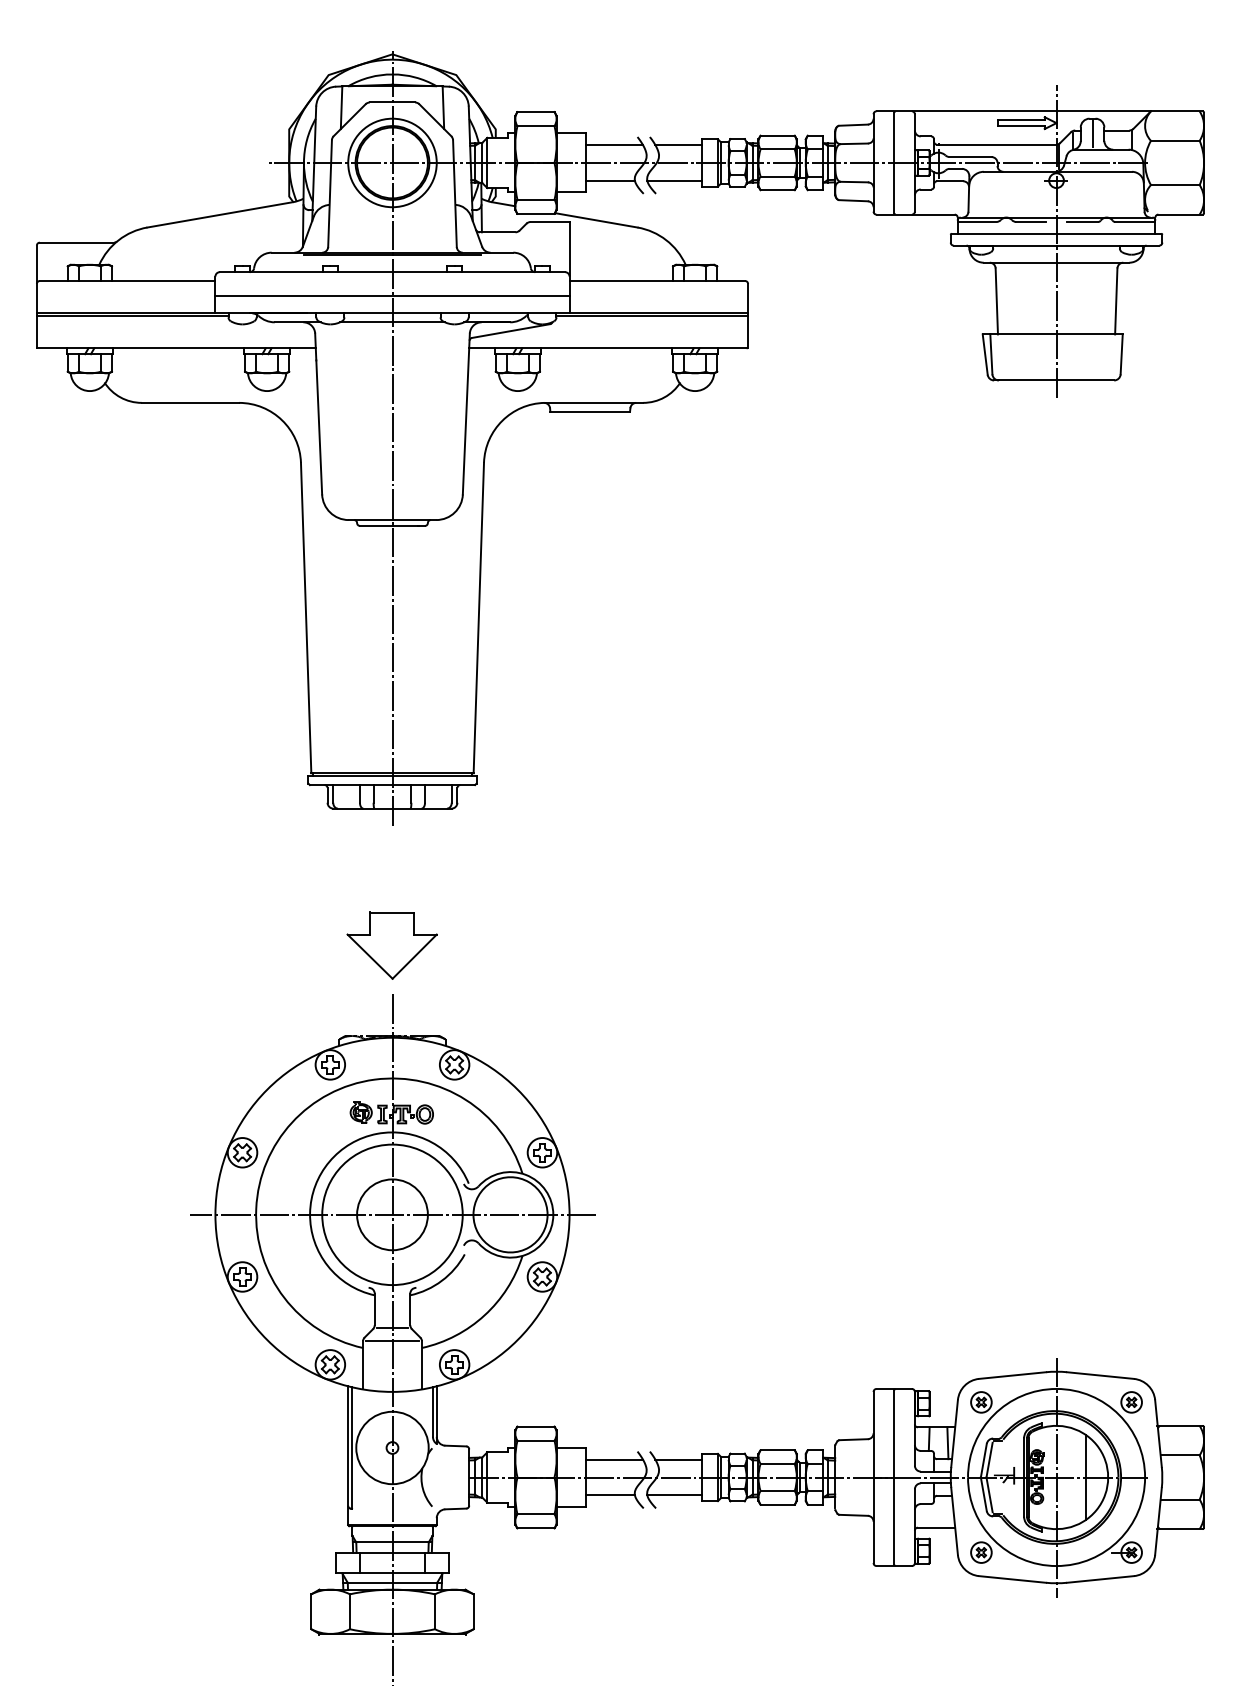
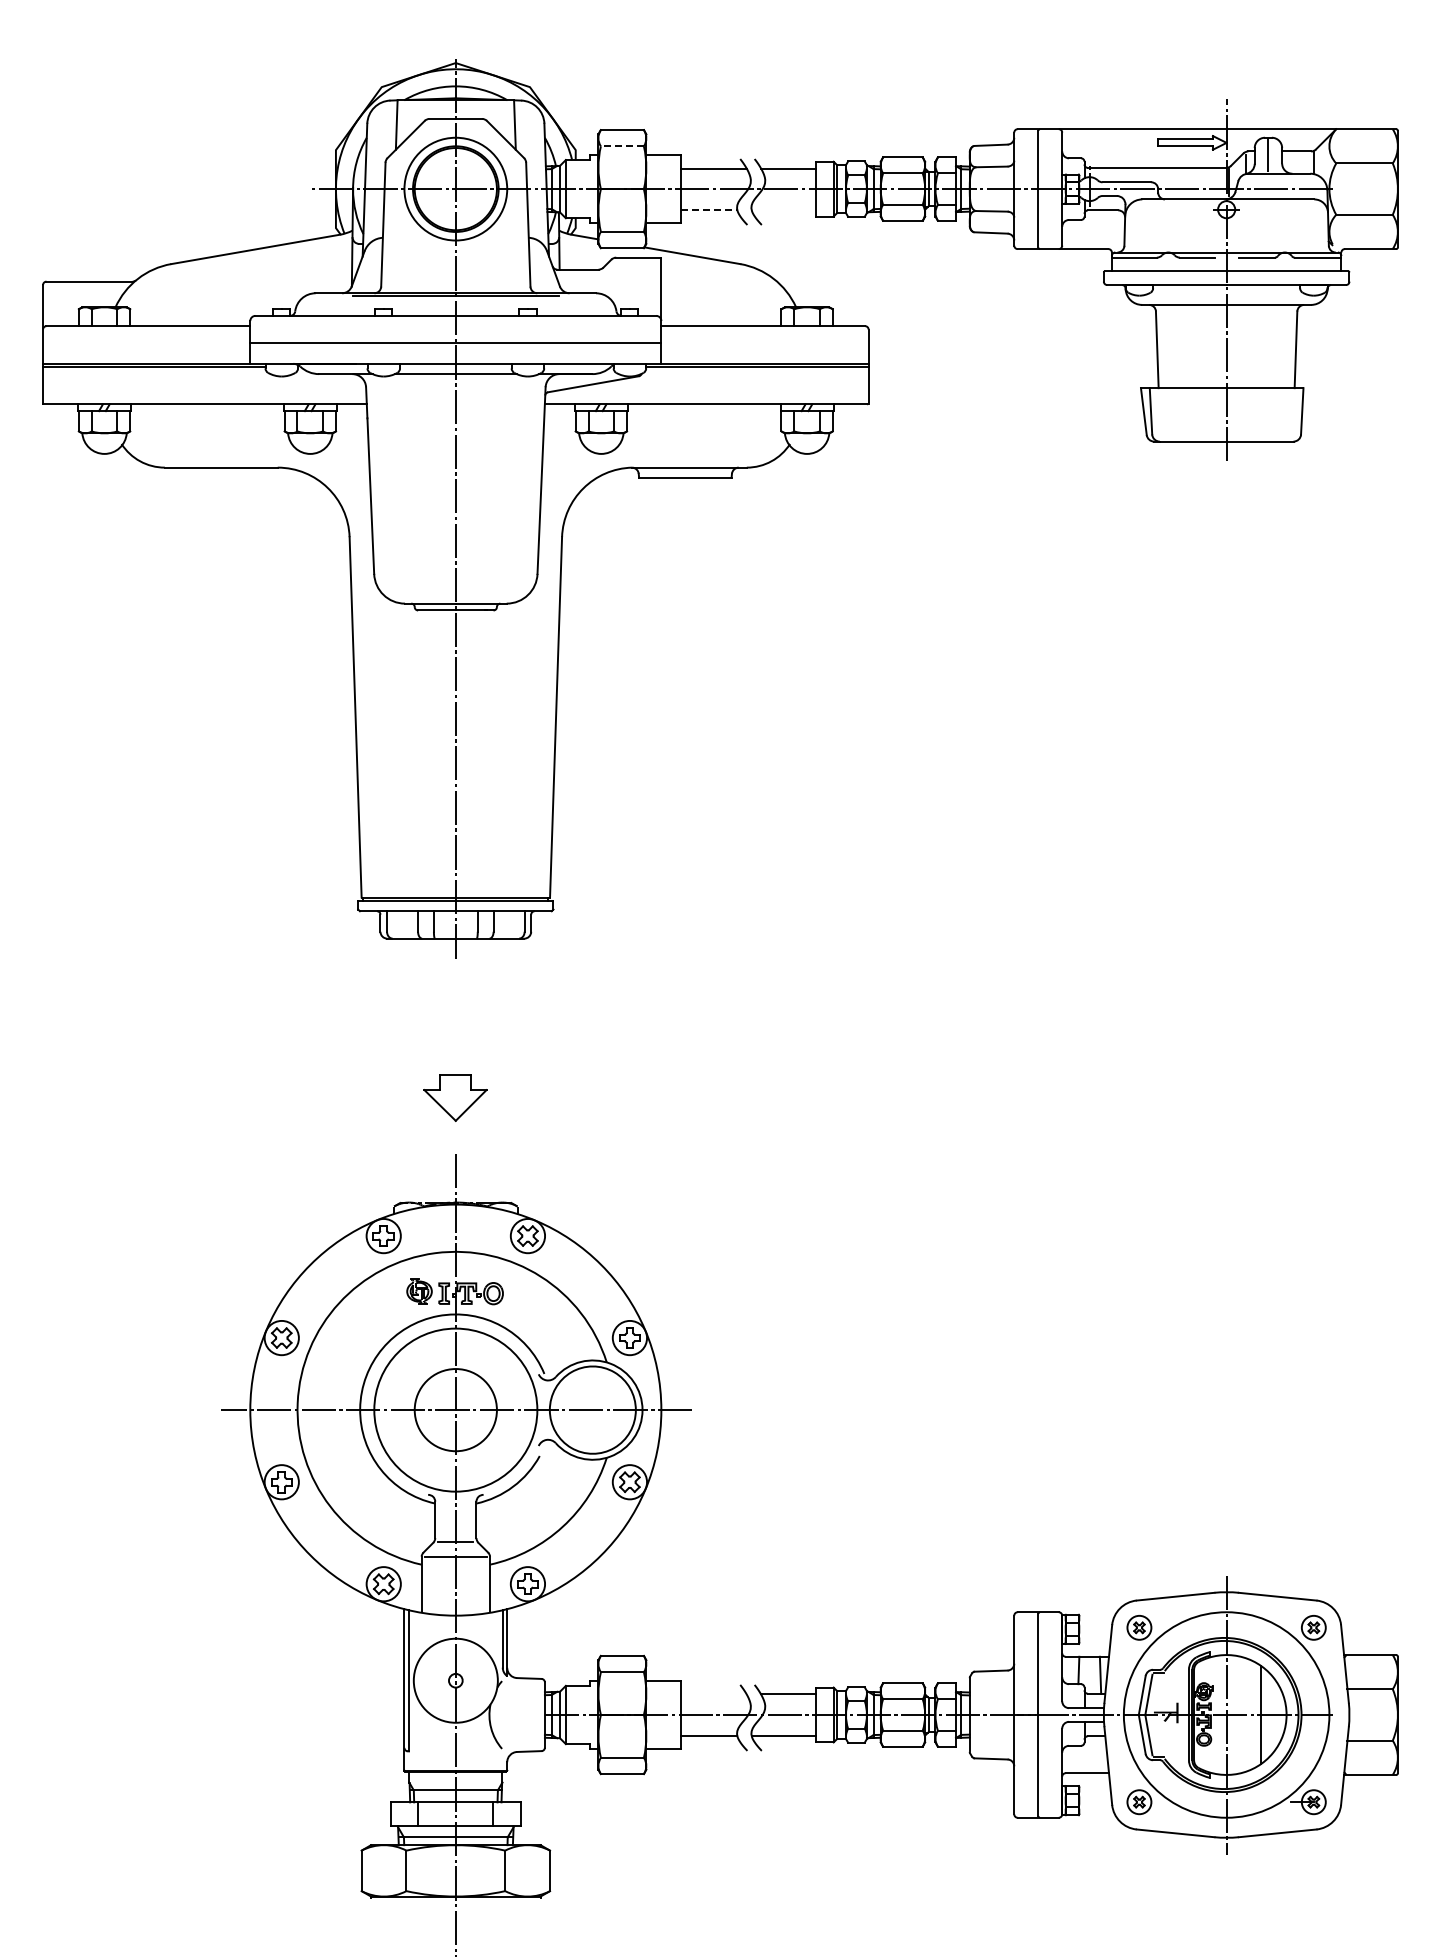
line: (536, 126) -> (622, 146), solid -> dashed
line: (611, 180) -> (709, 209), solid -> dashed
line: (674, 180) -> (783, 209), removed
part: (392, 945) -> (455, 1097), size x0.6
line: (614, 1459) -> (713, 1694), removed

